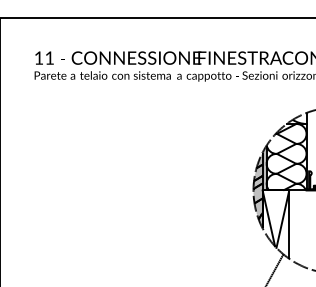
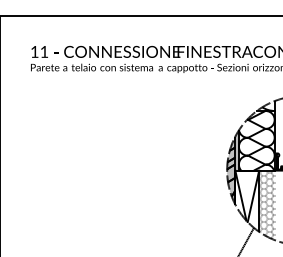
hatch: (298, 228) -> (267, 204), added

